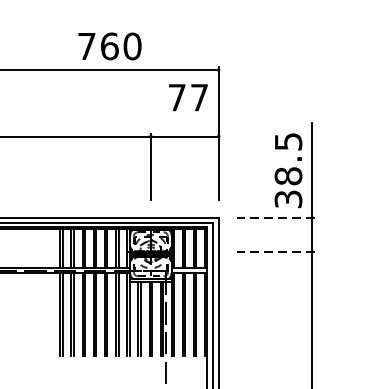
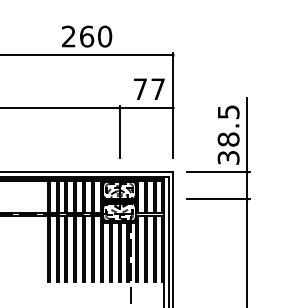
text: (86, 46) -> (68, 36), 760 -> 260
text: (188, 96) -> (149, 88), moved
line: (274, 217) -> (217, 172), dashed -> solid
line: (274, 251) -> (217, 199), dashed -> solid

